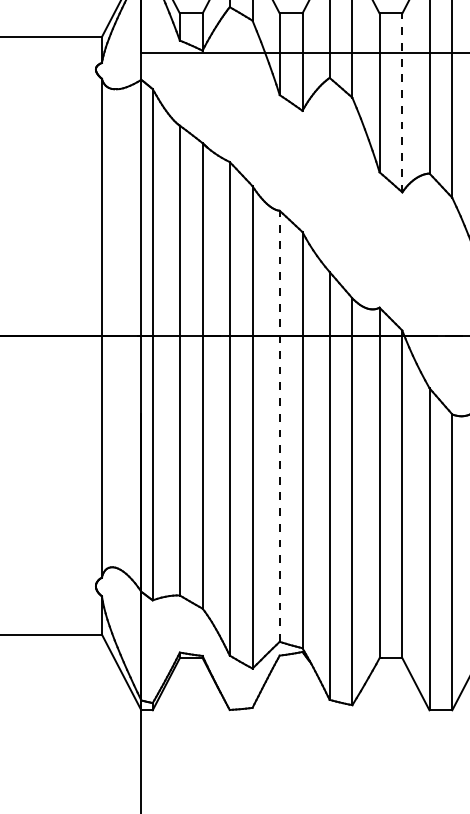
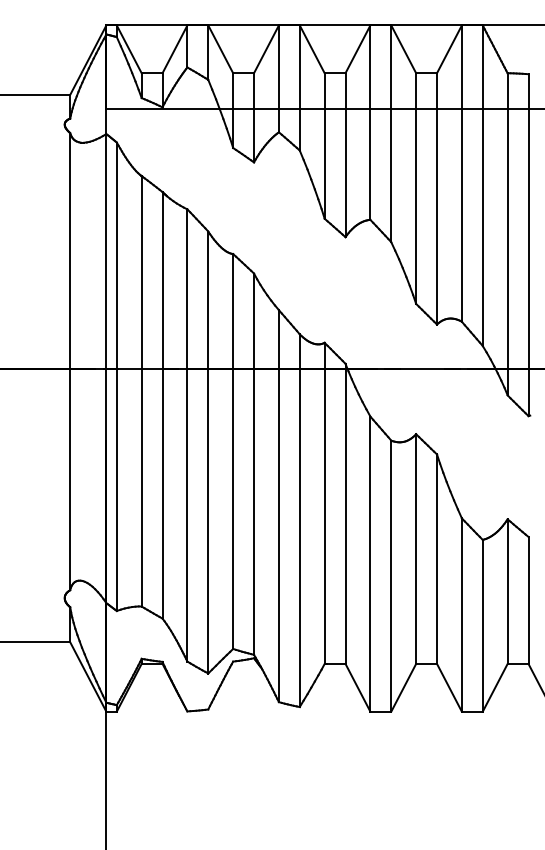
line: (402, 103) -> (345, 155), dashed -> solid
line: (280, 426) -> (233, 451), dashed -> solid

